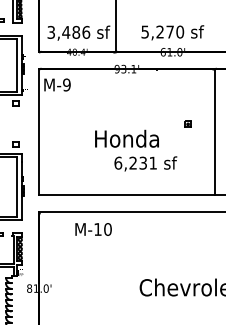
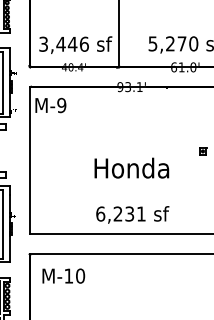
text: (76, 31) -> (72, 43), 3,486 -> 3,446
text: (145, 163) -> (132, 214), moved
text: (93, 229) -> (63, 276), moved

